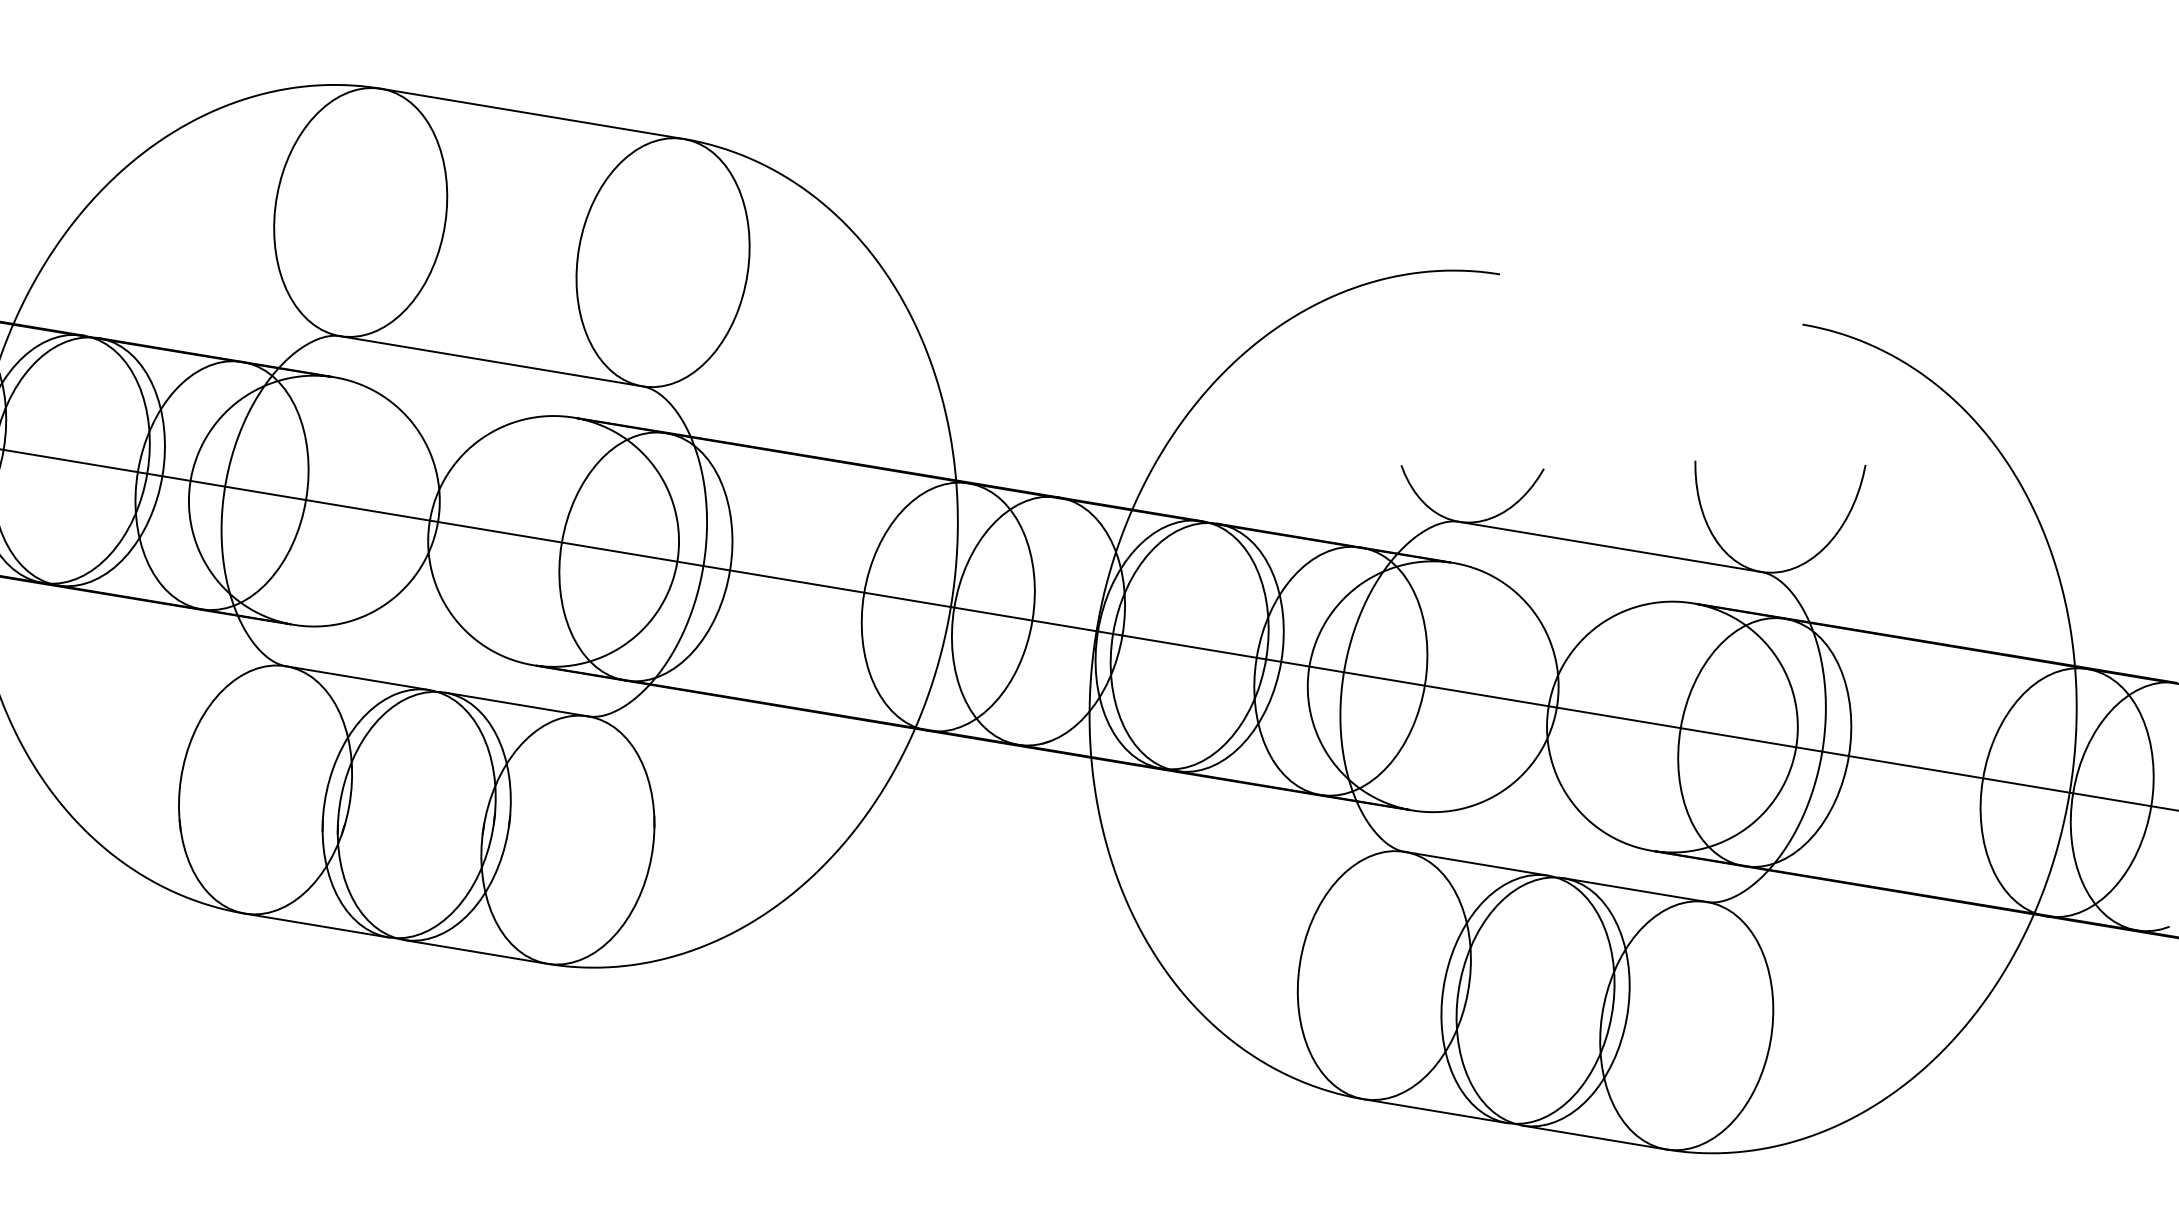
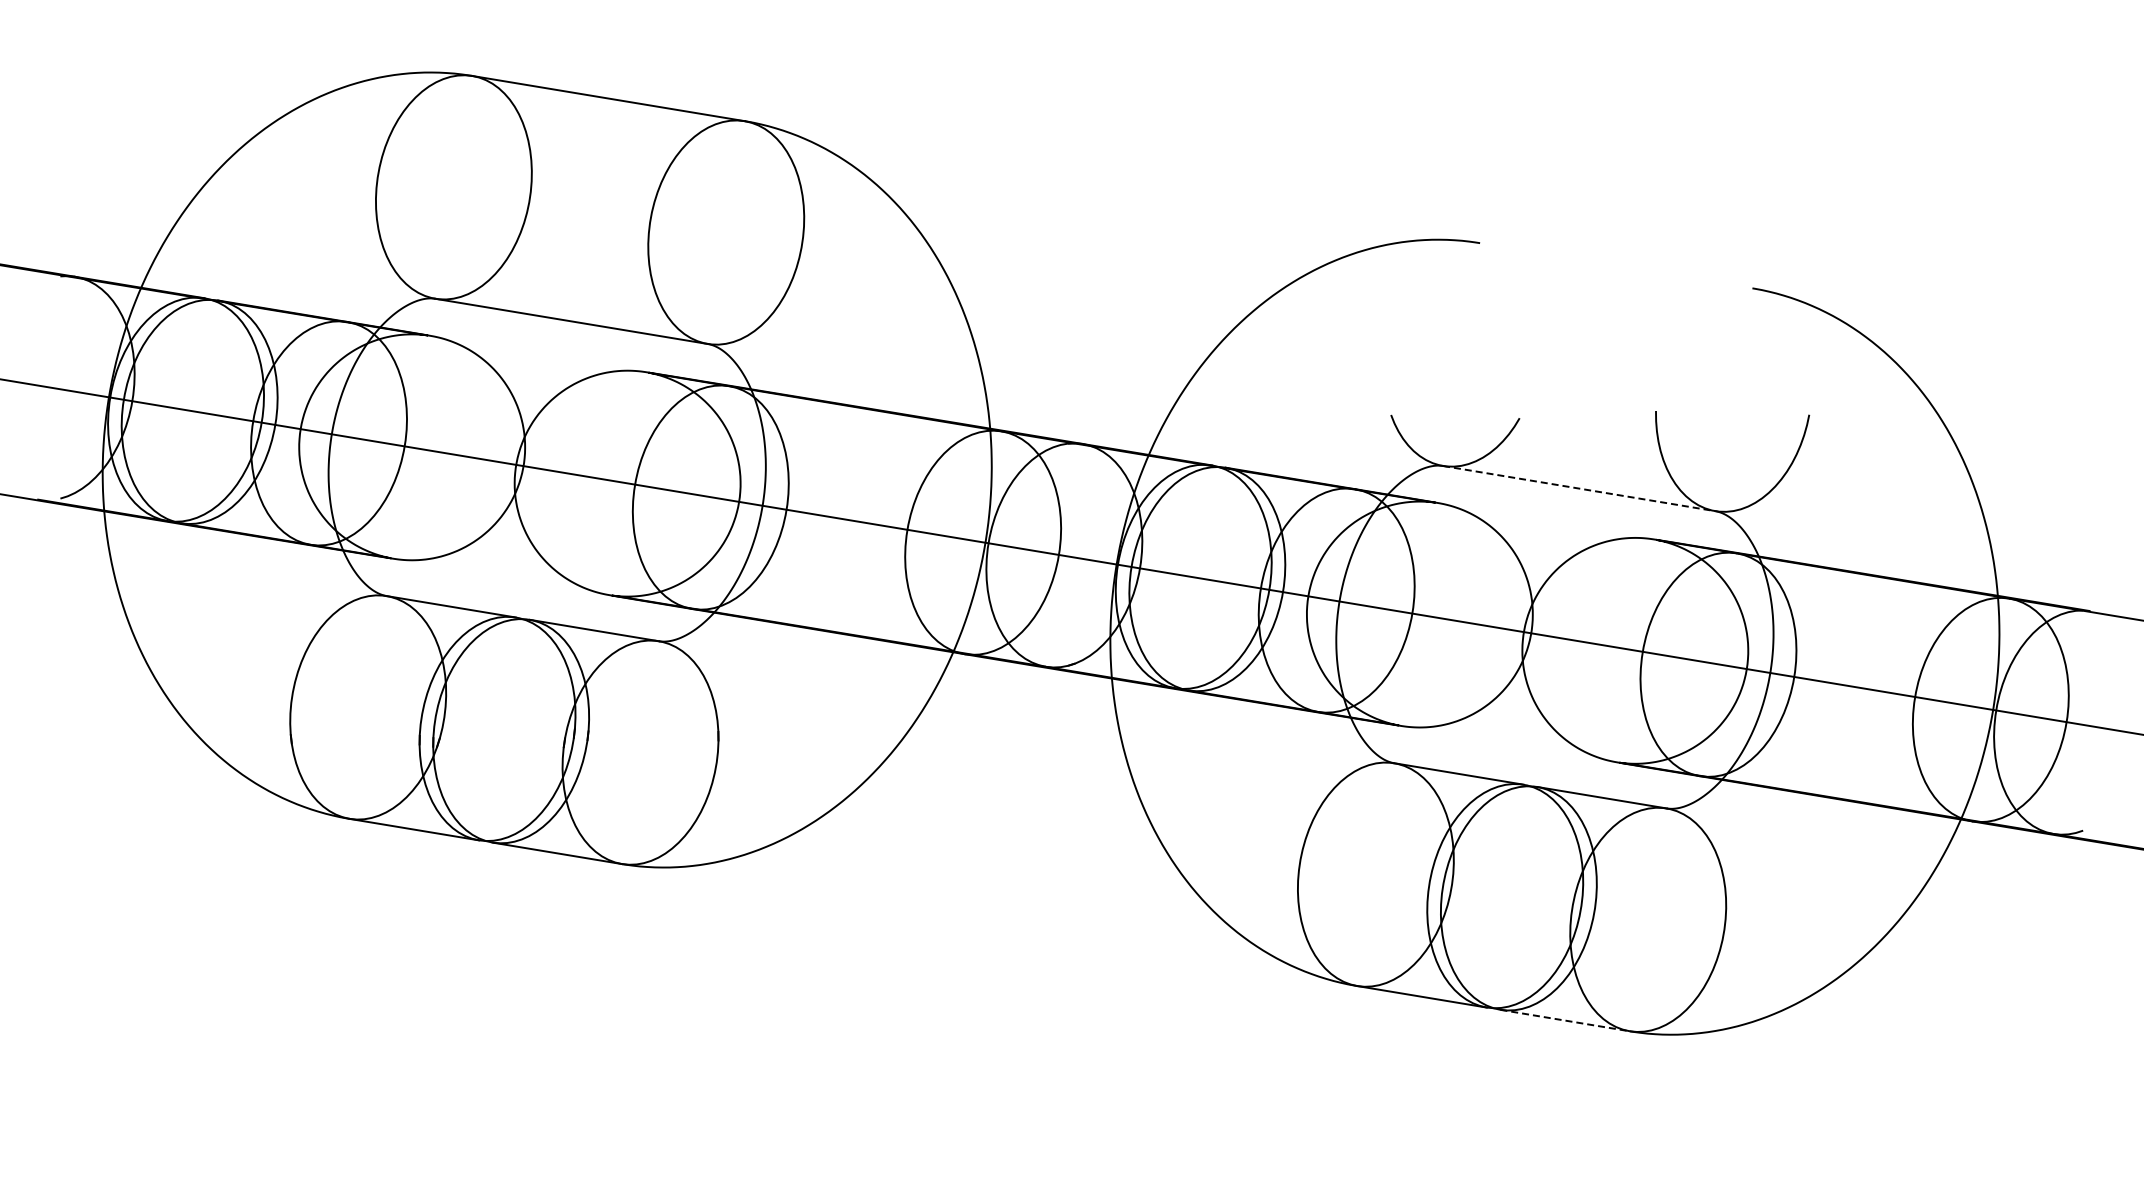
line: (1610, 546) -> (1579, 488), solid -> dashed
line: (1594, 1137) -> (1565, 1020), solid -> dashed

